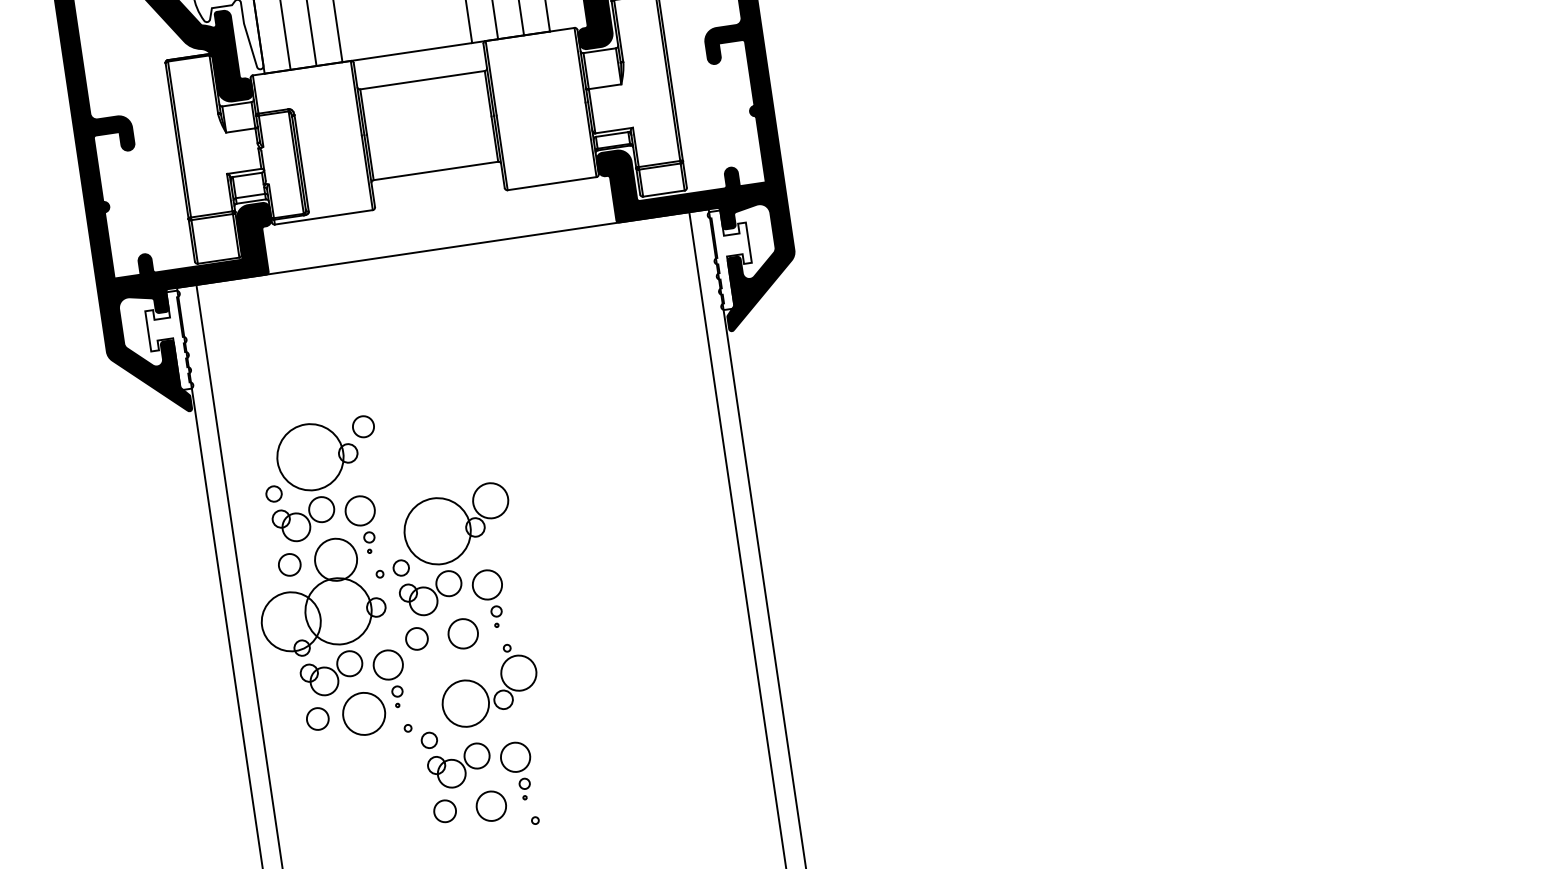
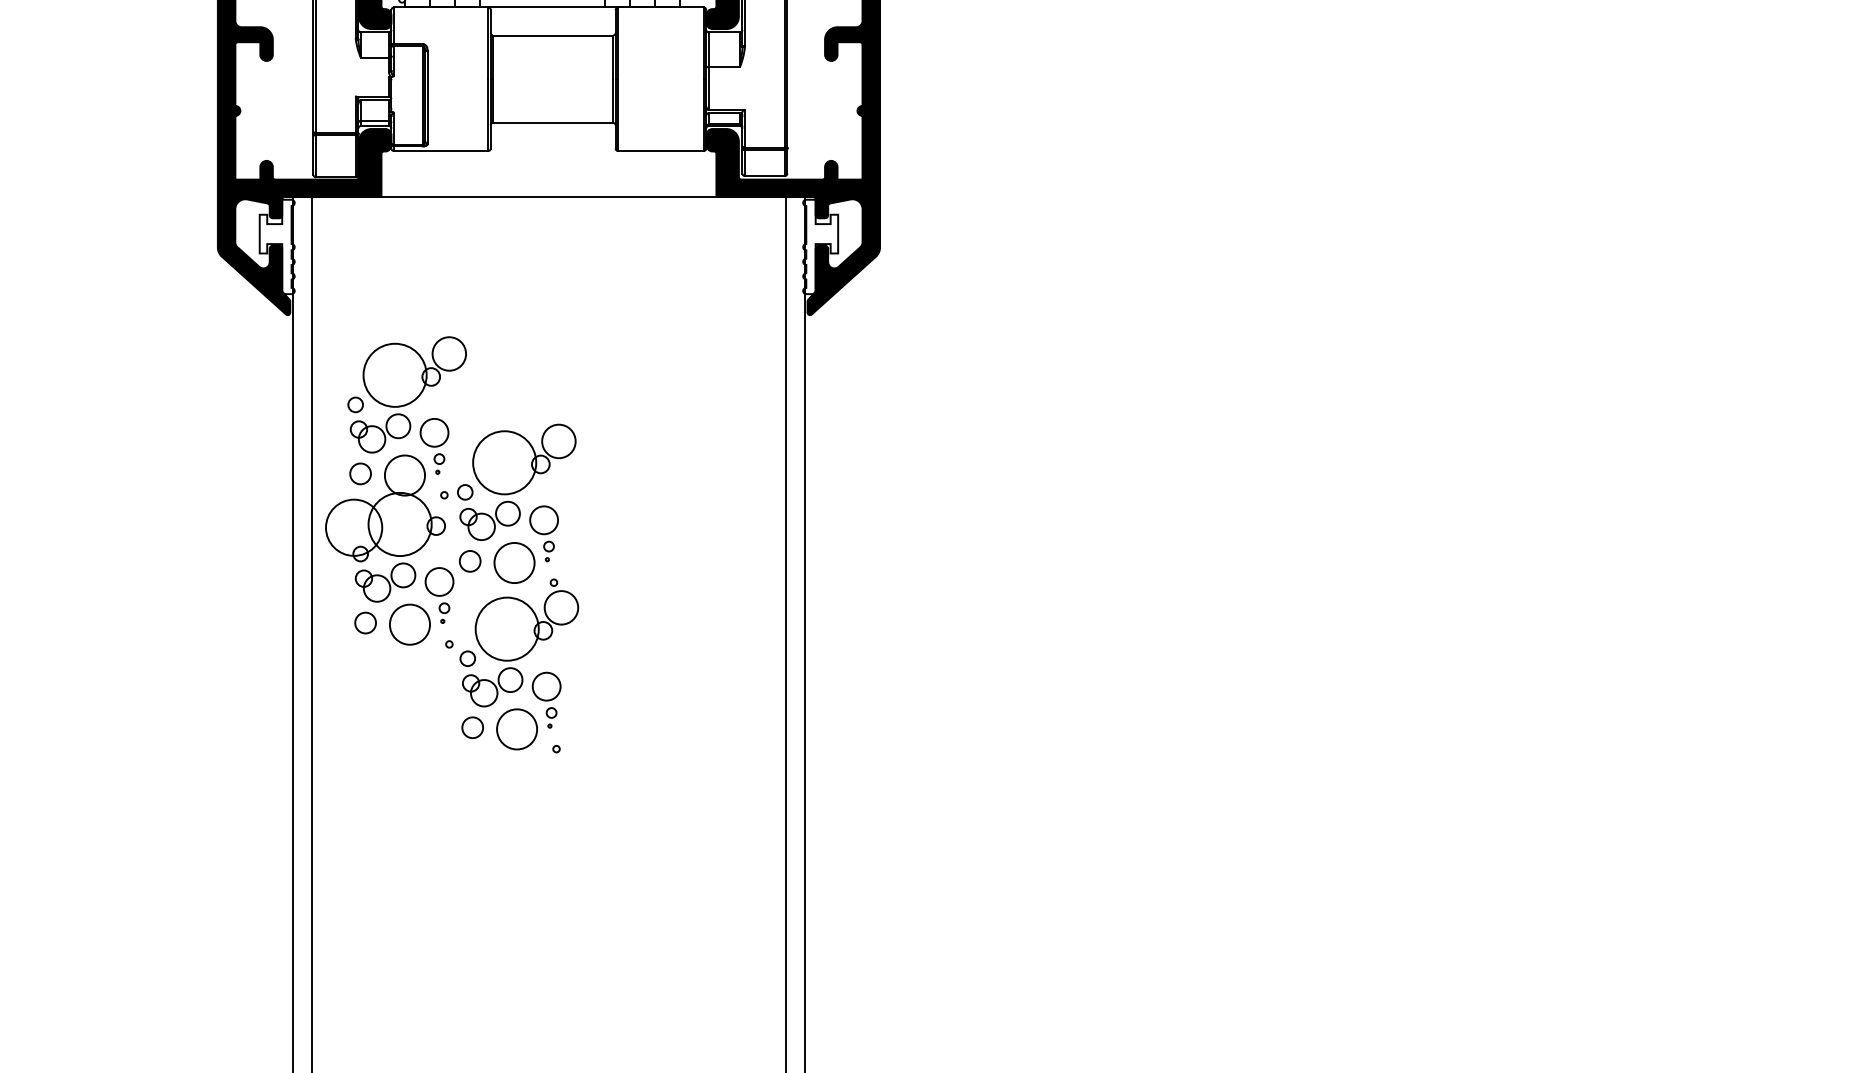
circle: (363, 426) -> (449, 353), size x1.67
circle: (463, 633) -> (514, 562), size x1.43
circle: (464, 703) -> (506, 628), size x1.43
circle: (490, 806) -> (516, 729), size x1.43

